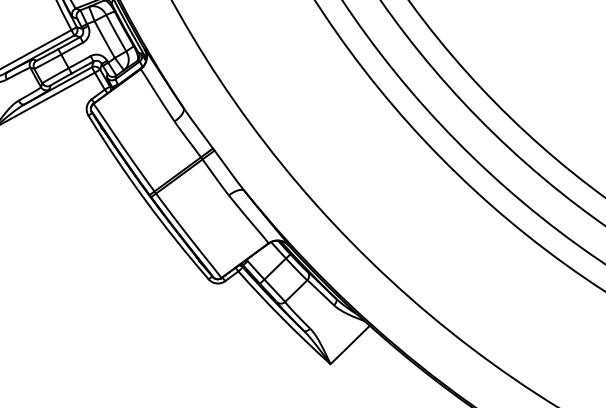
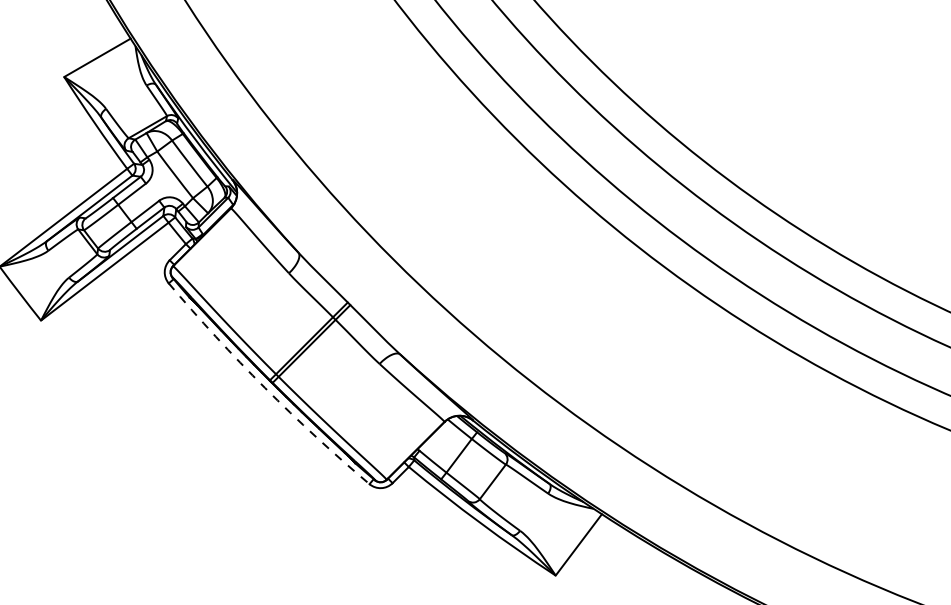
arc: (144, 199) -> (264, 387), solid -> dashed

